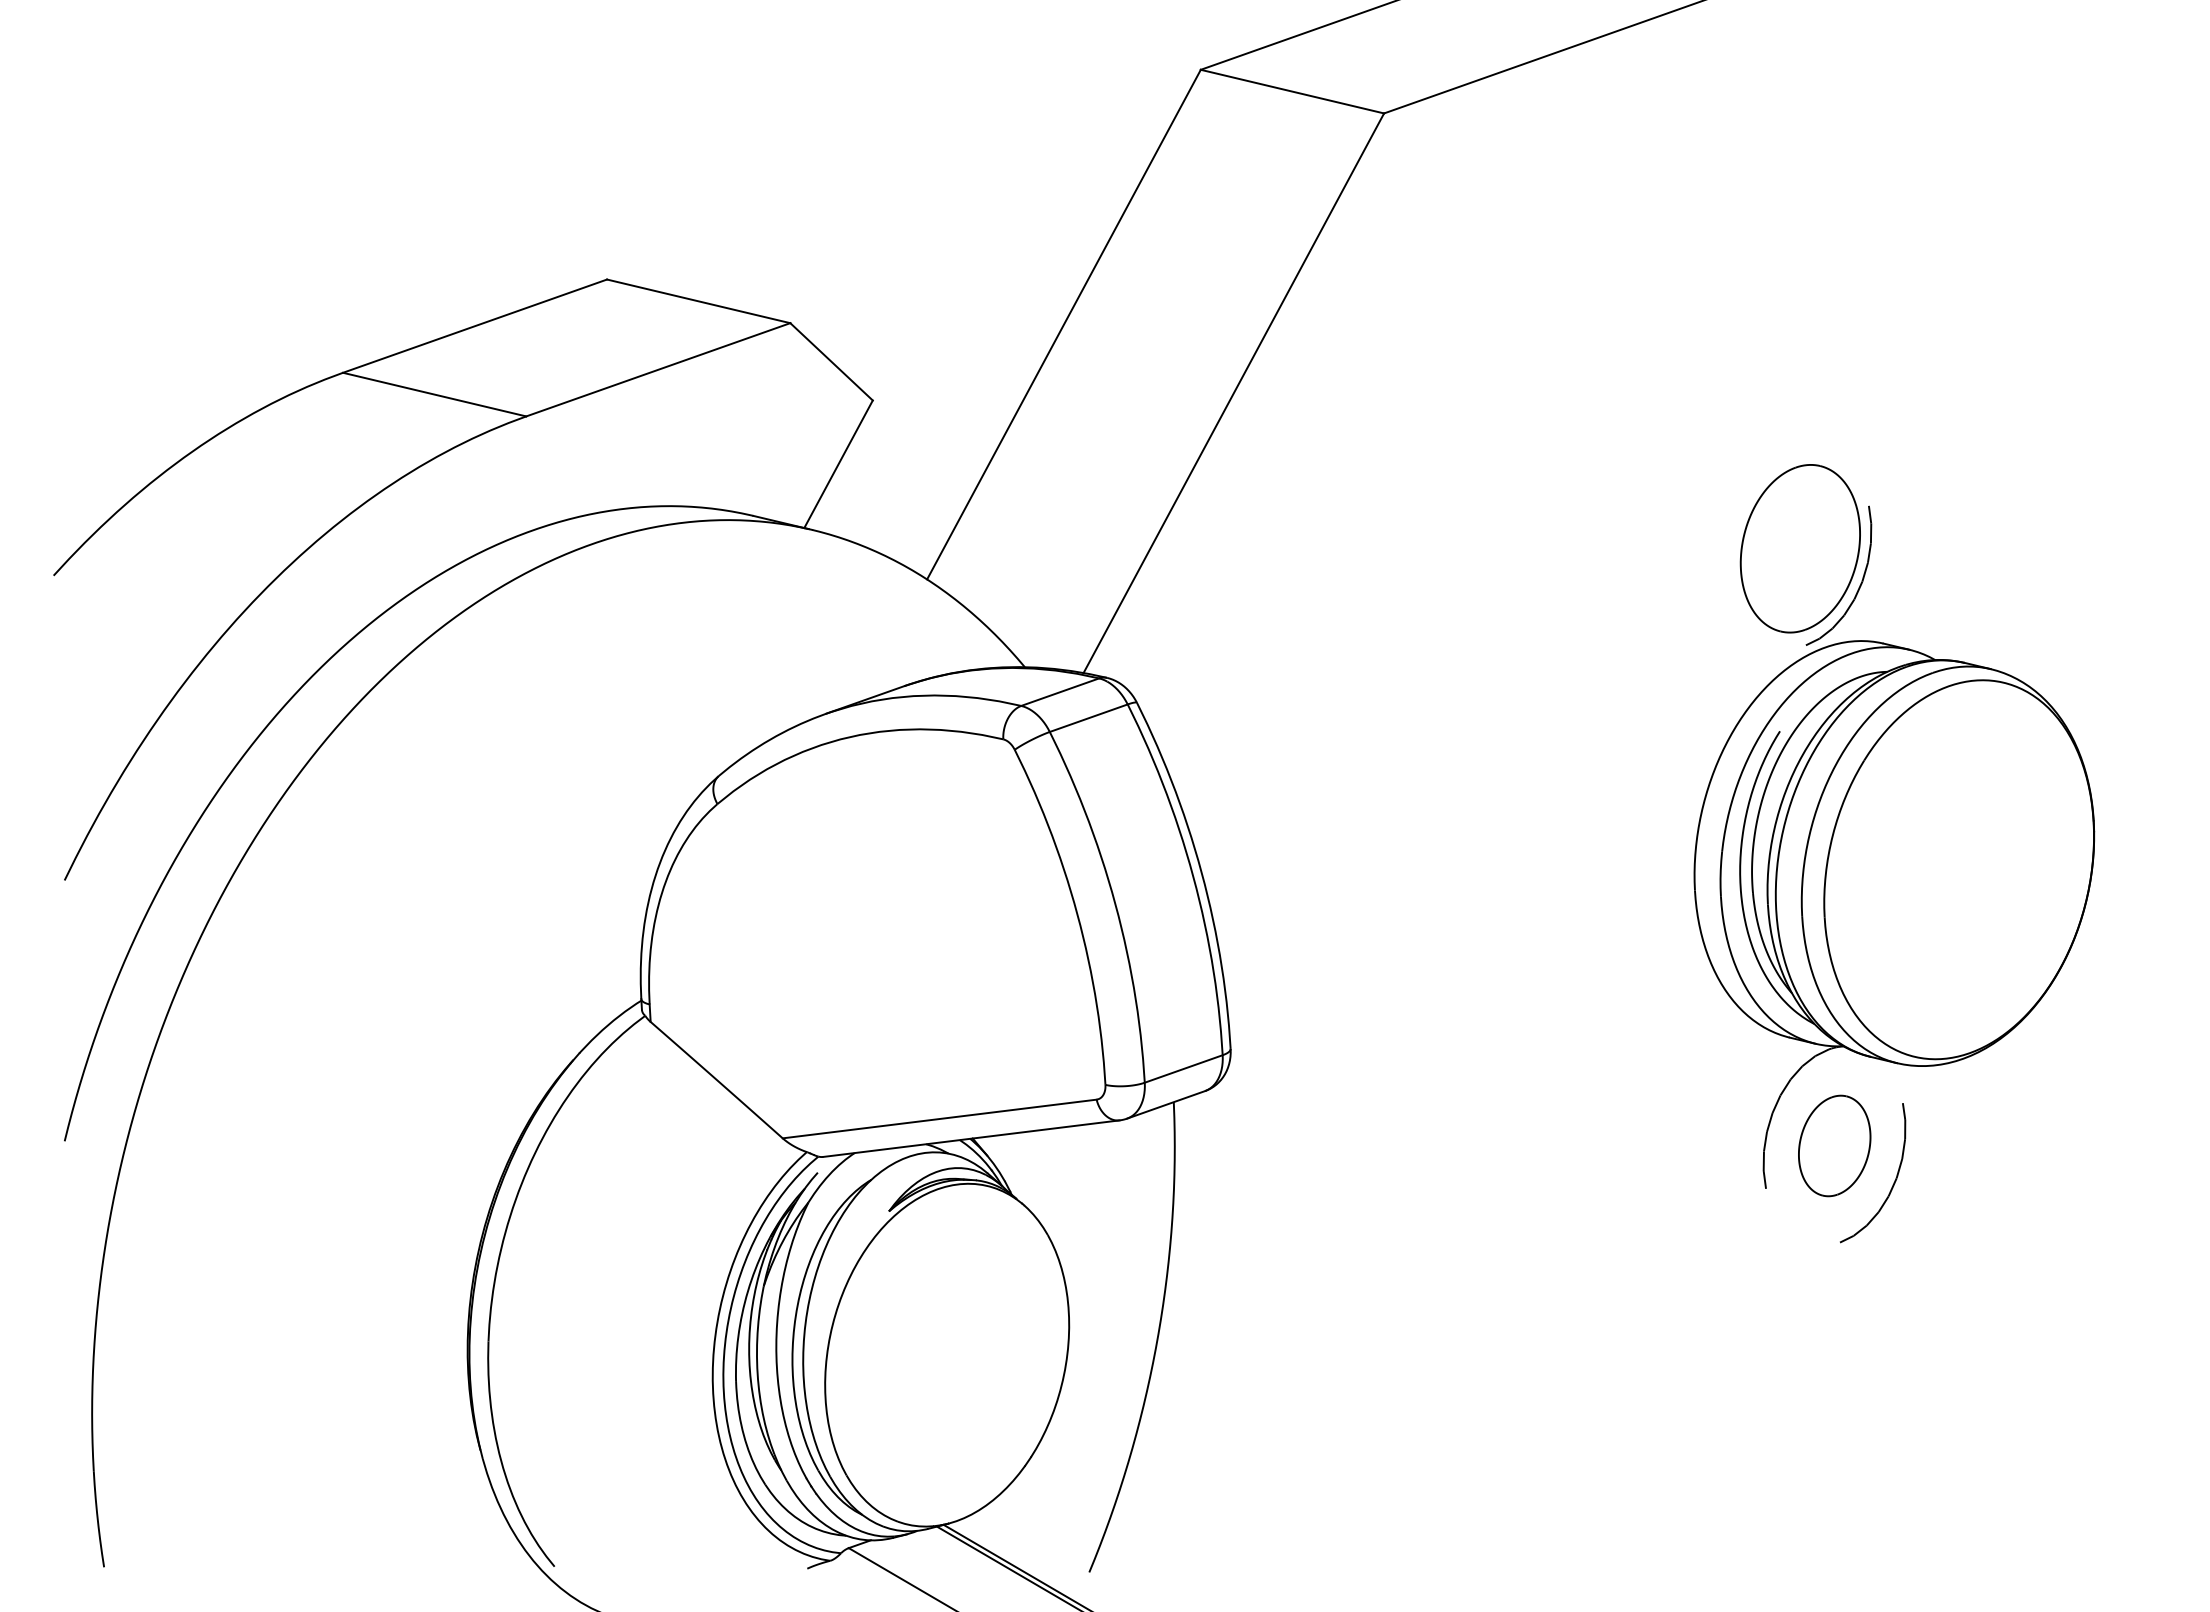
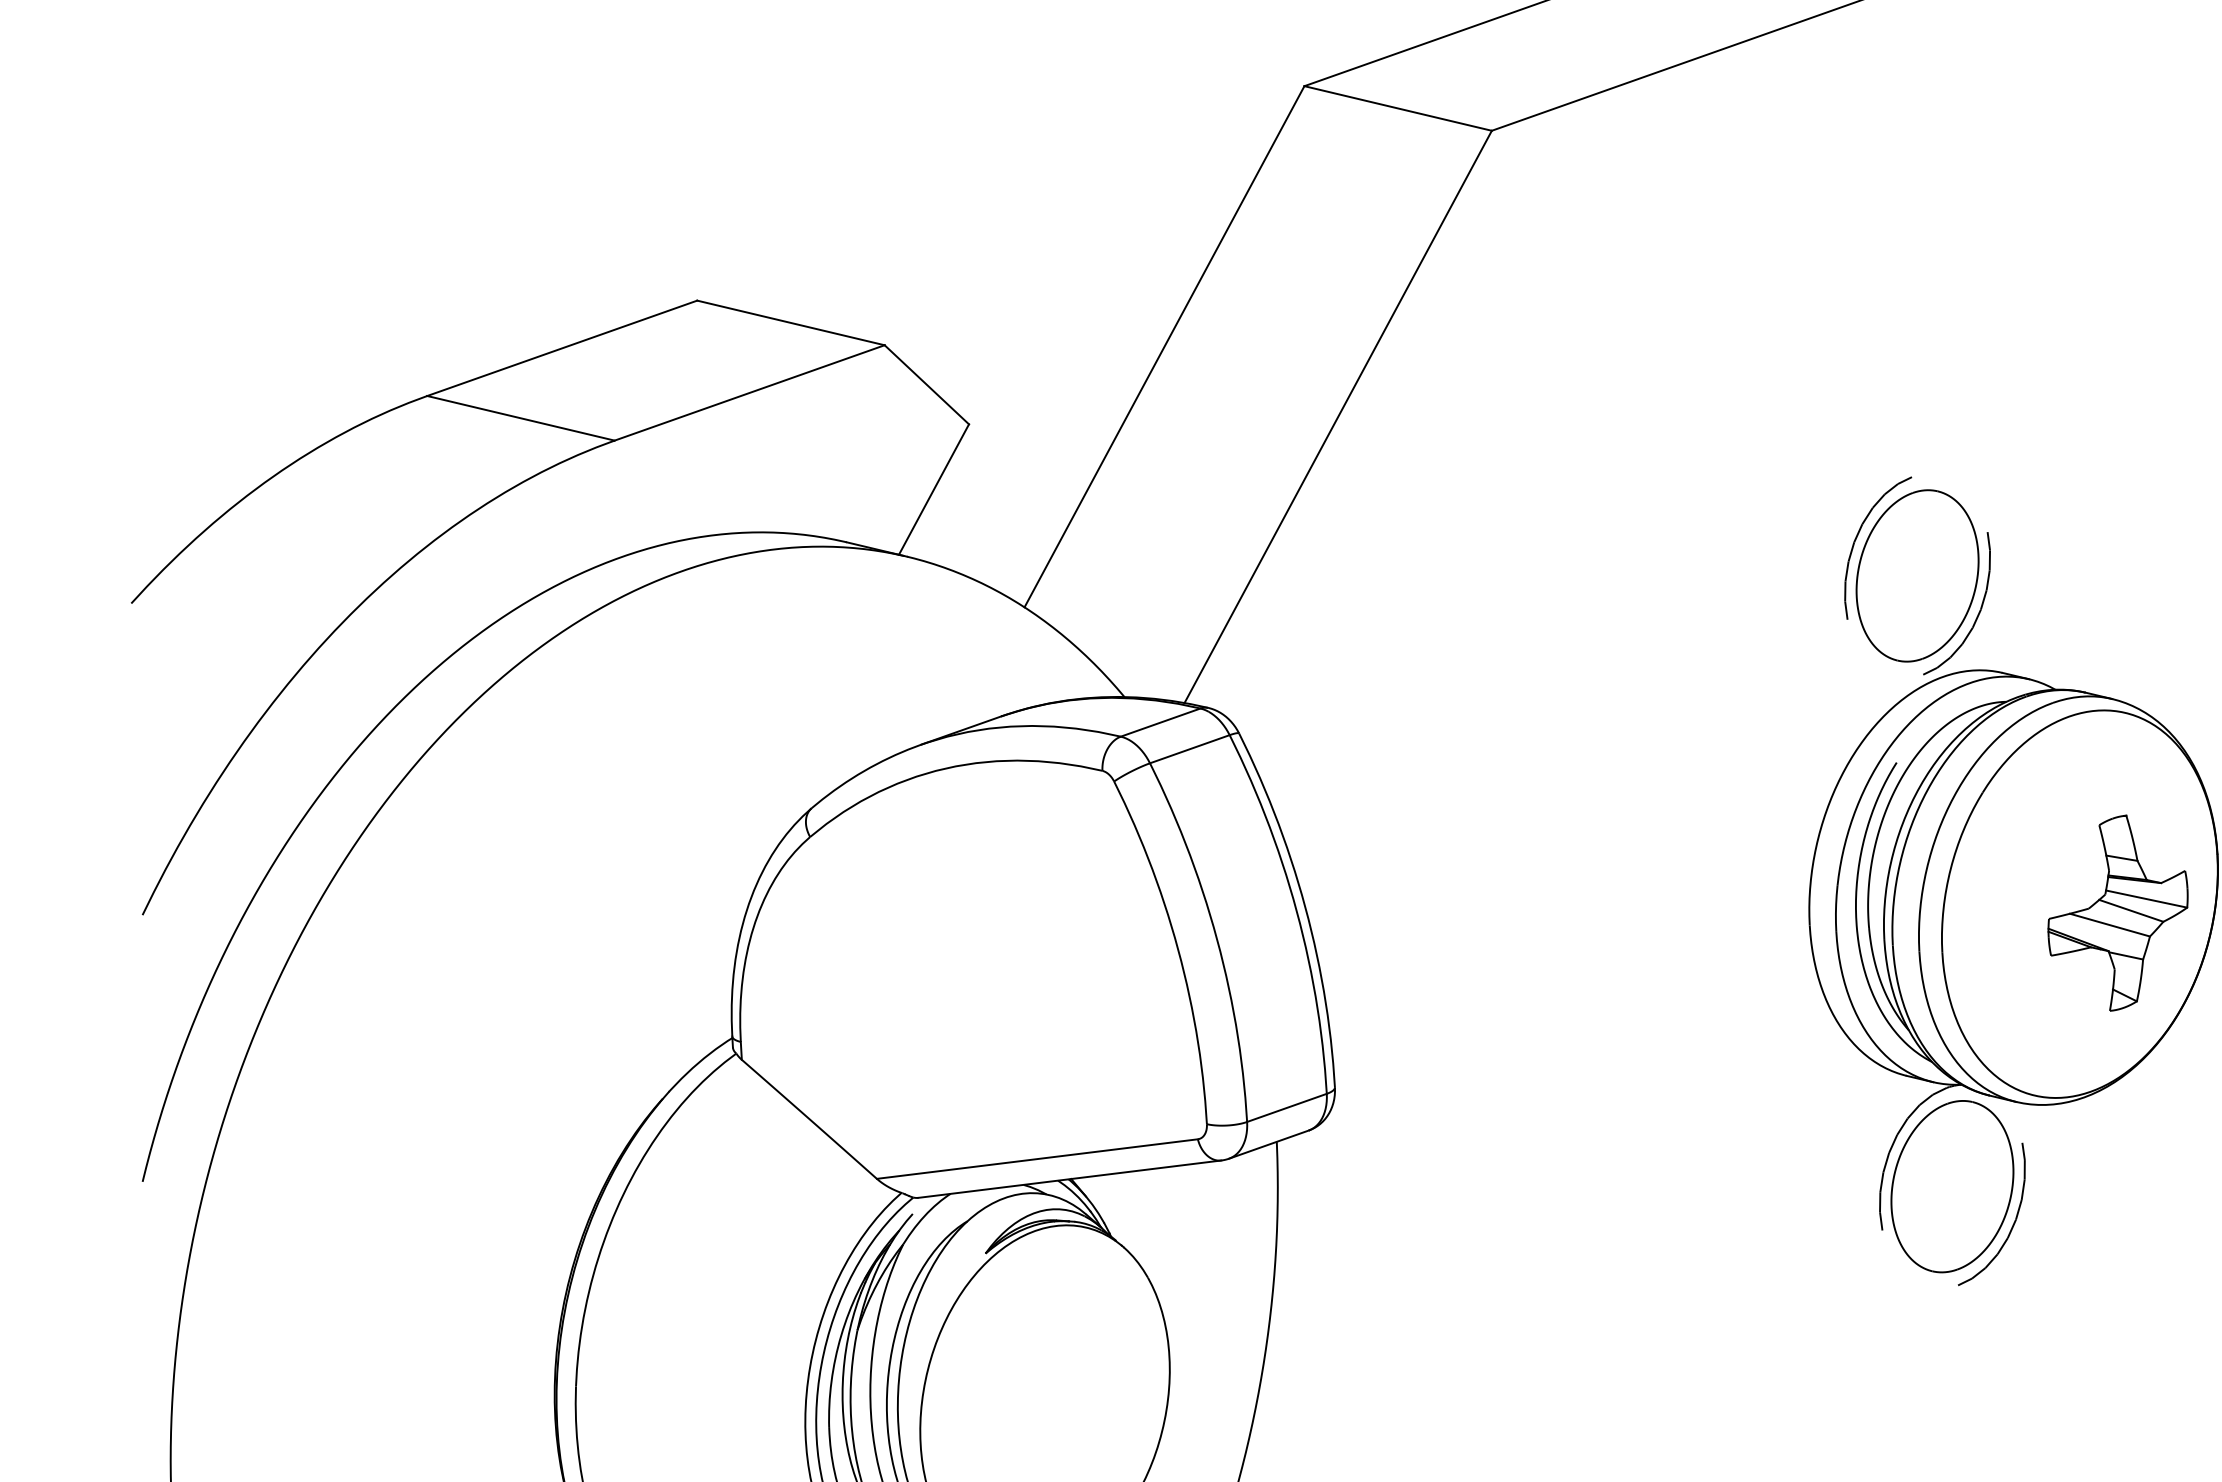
curve: (1740, 514) -> (1856, 540), added
part: (1996, 878) -> (2118, 913), added
part: (1834, 1145) -> (1952, 1186), size x1.67

